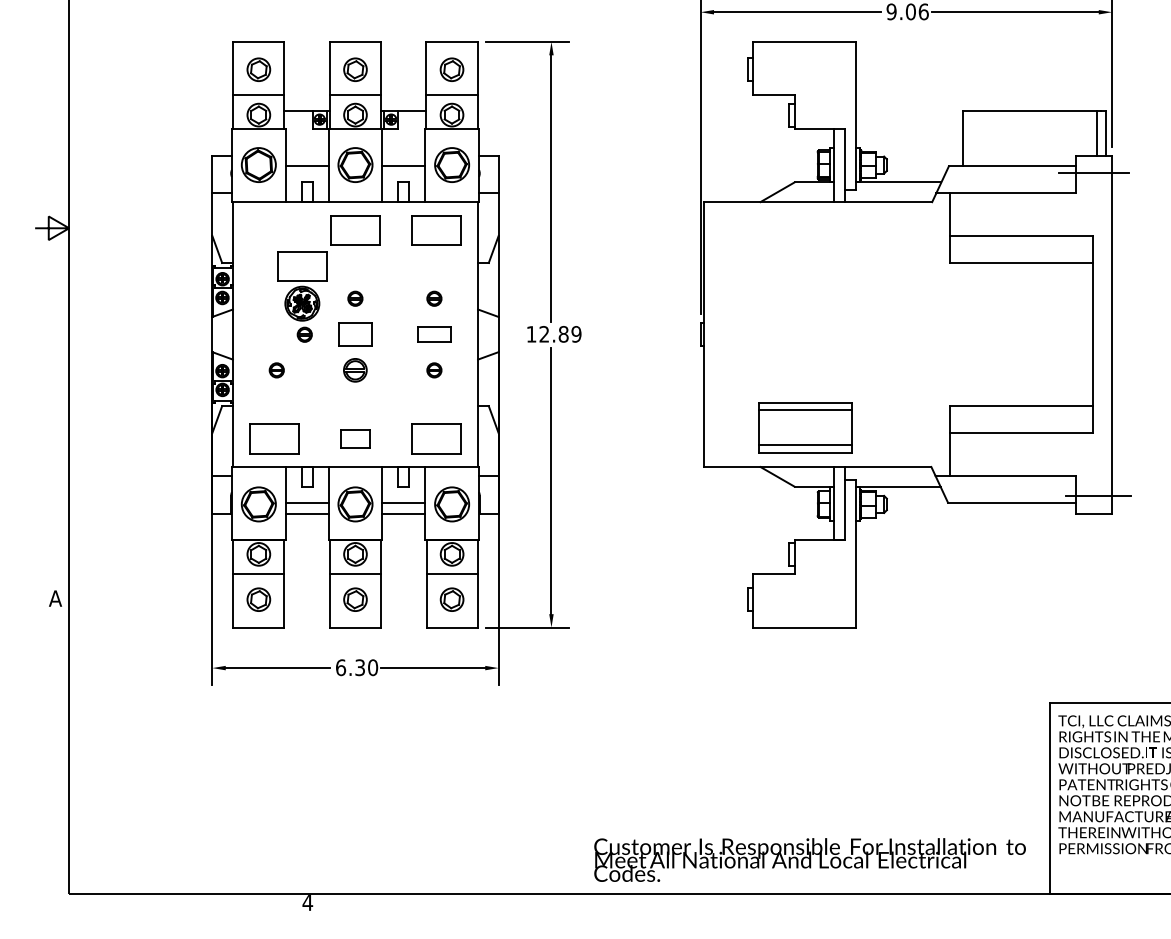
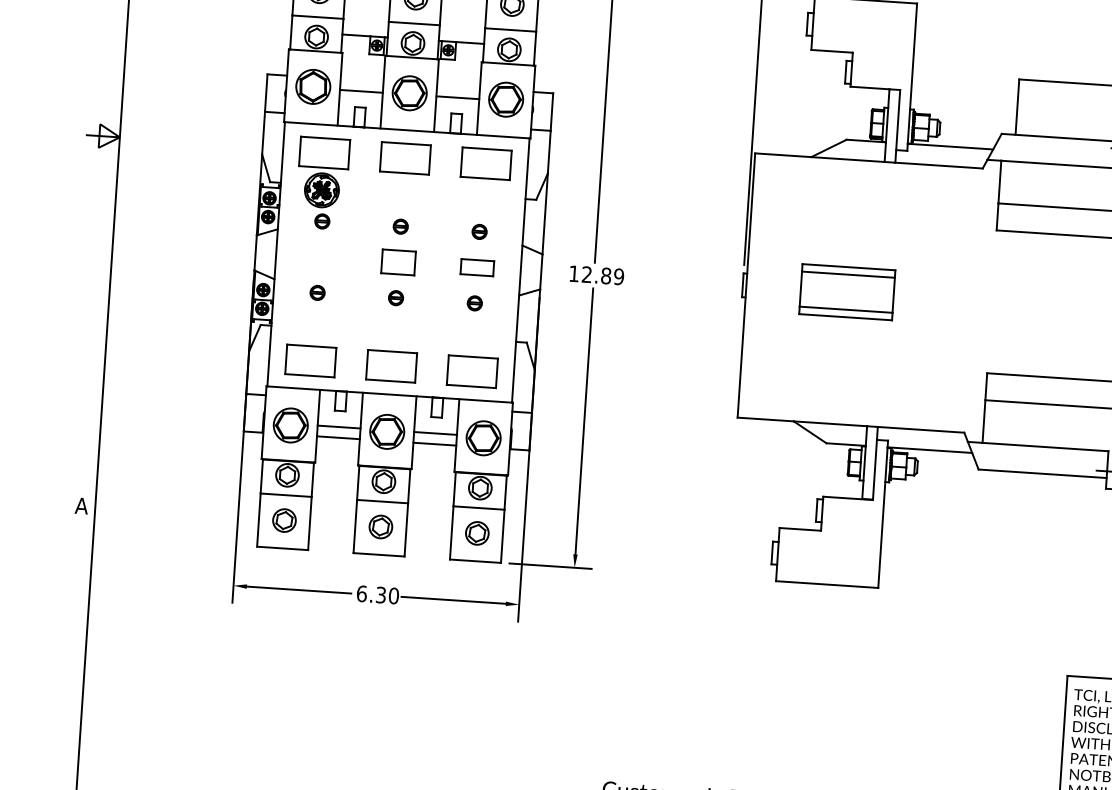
part: (302, 296) -> (322, 183), moved
part: (355, 370) -> (396, 298), size x0.62
part: (805, 427) -> (847, 292), moved
part: (355, 438) -> (391, 366), size x1.67

